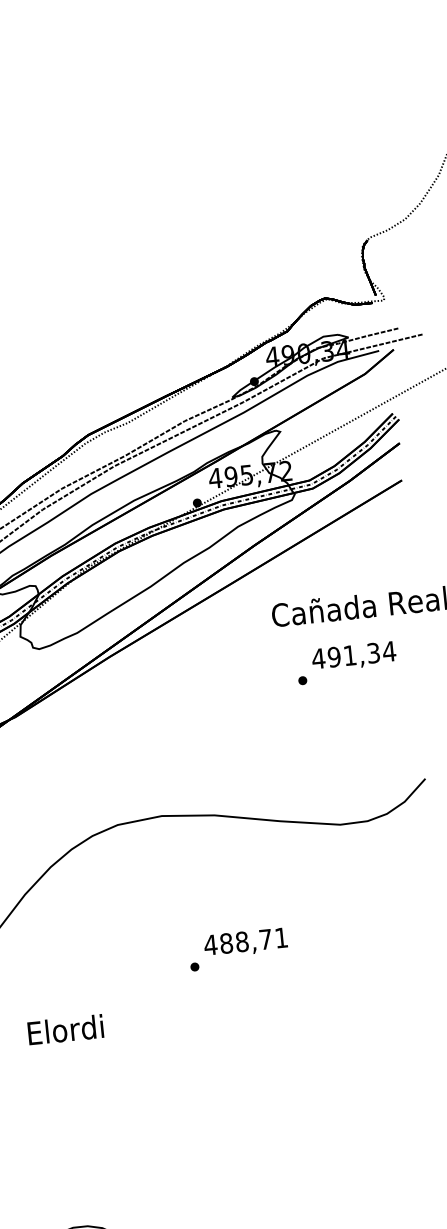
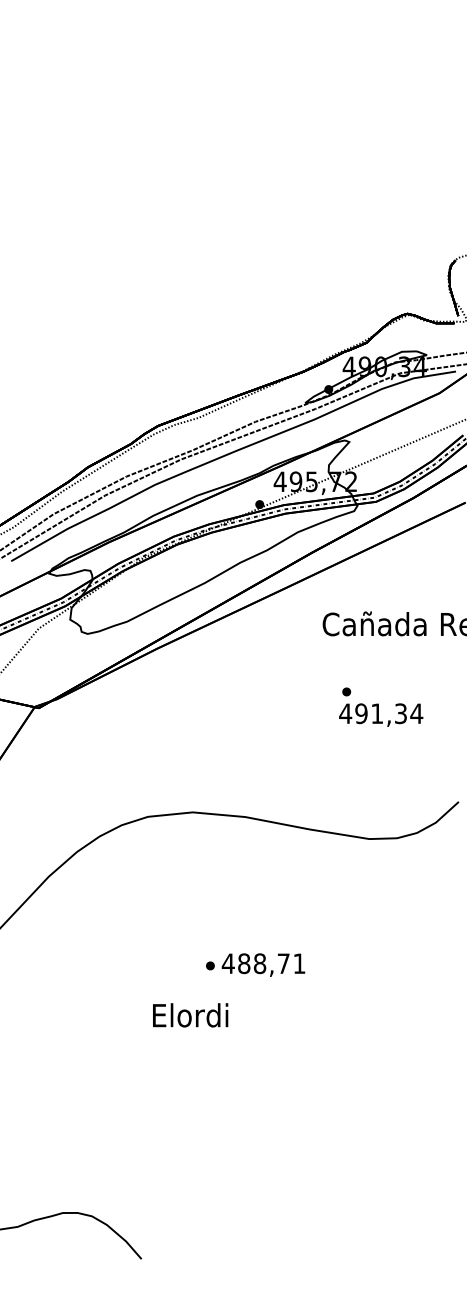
text: (354, 655) -> (381, 714), moved
text: (245, 942) -> (263, 964), moved
text: (65, 1029) -> (190, 1015), moved

